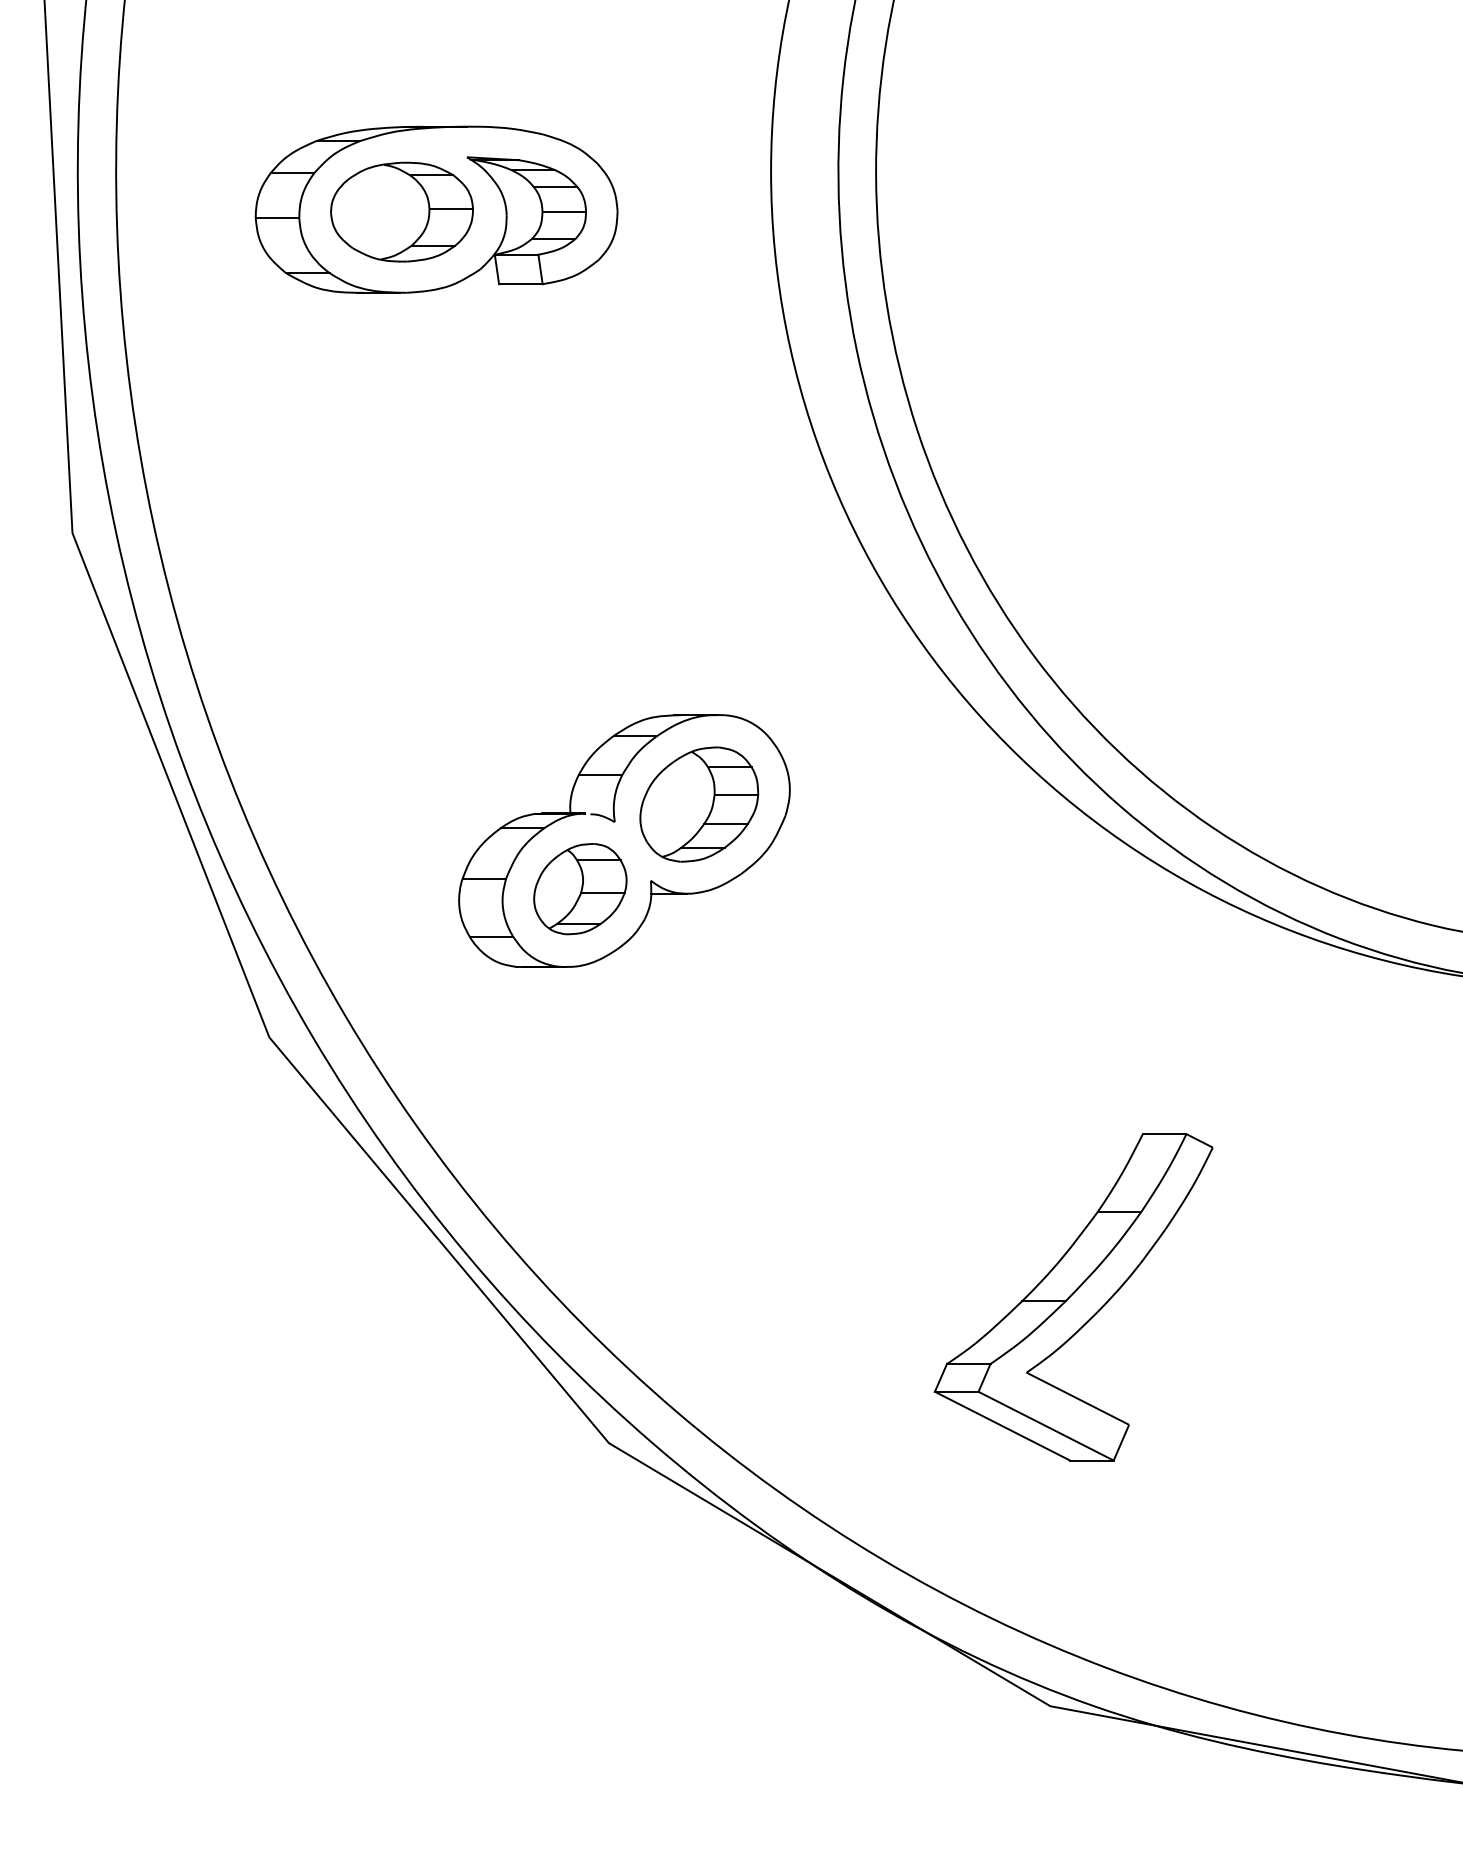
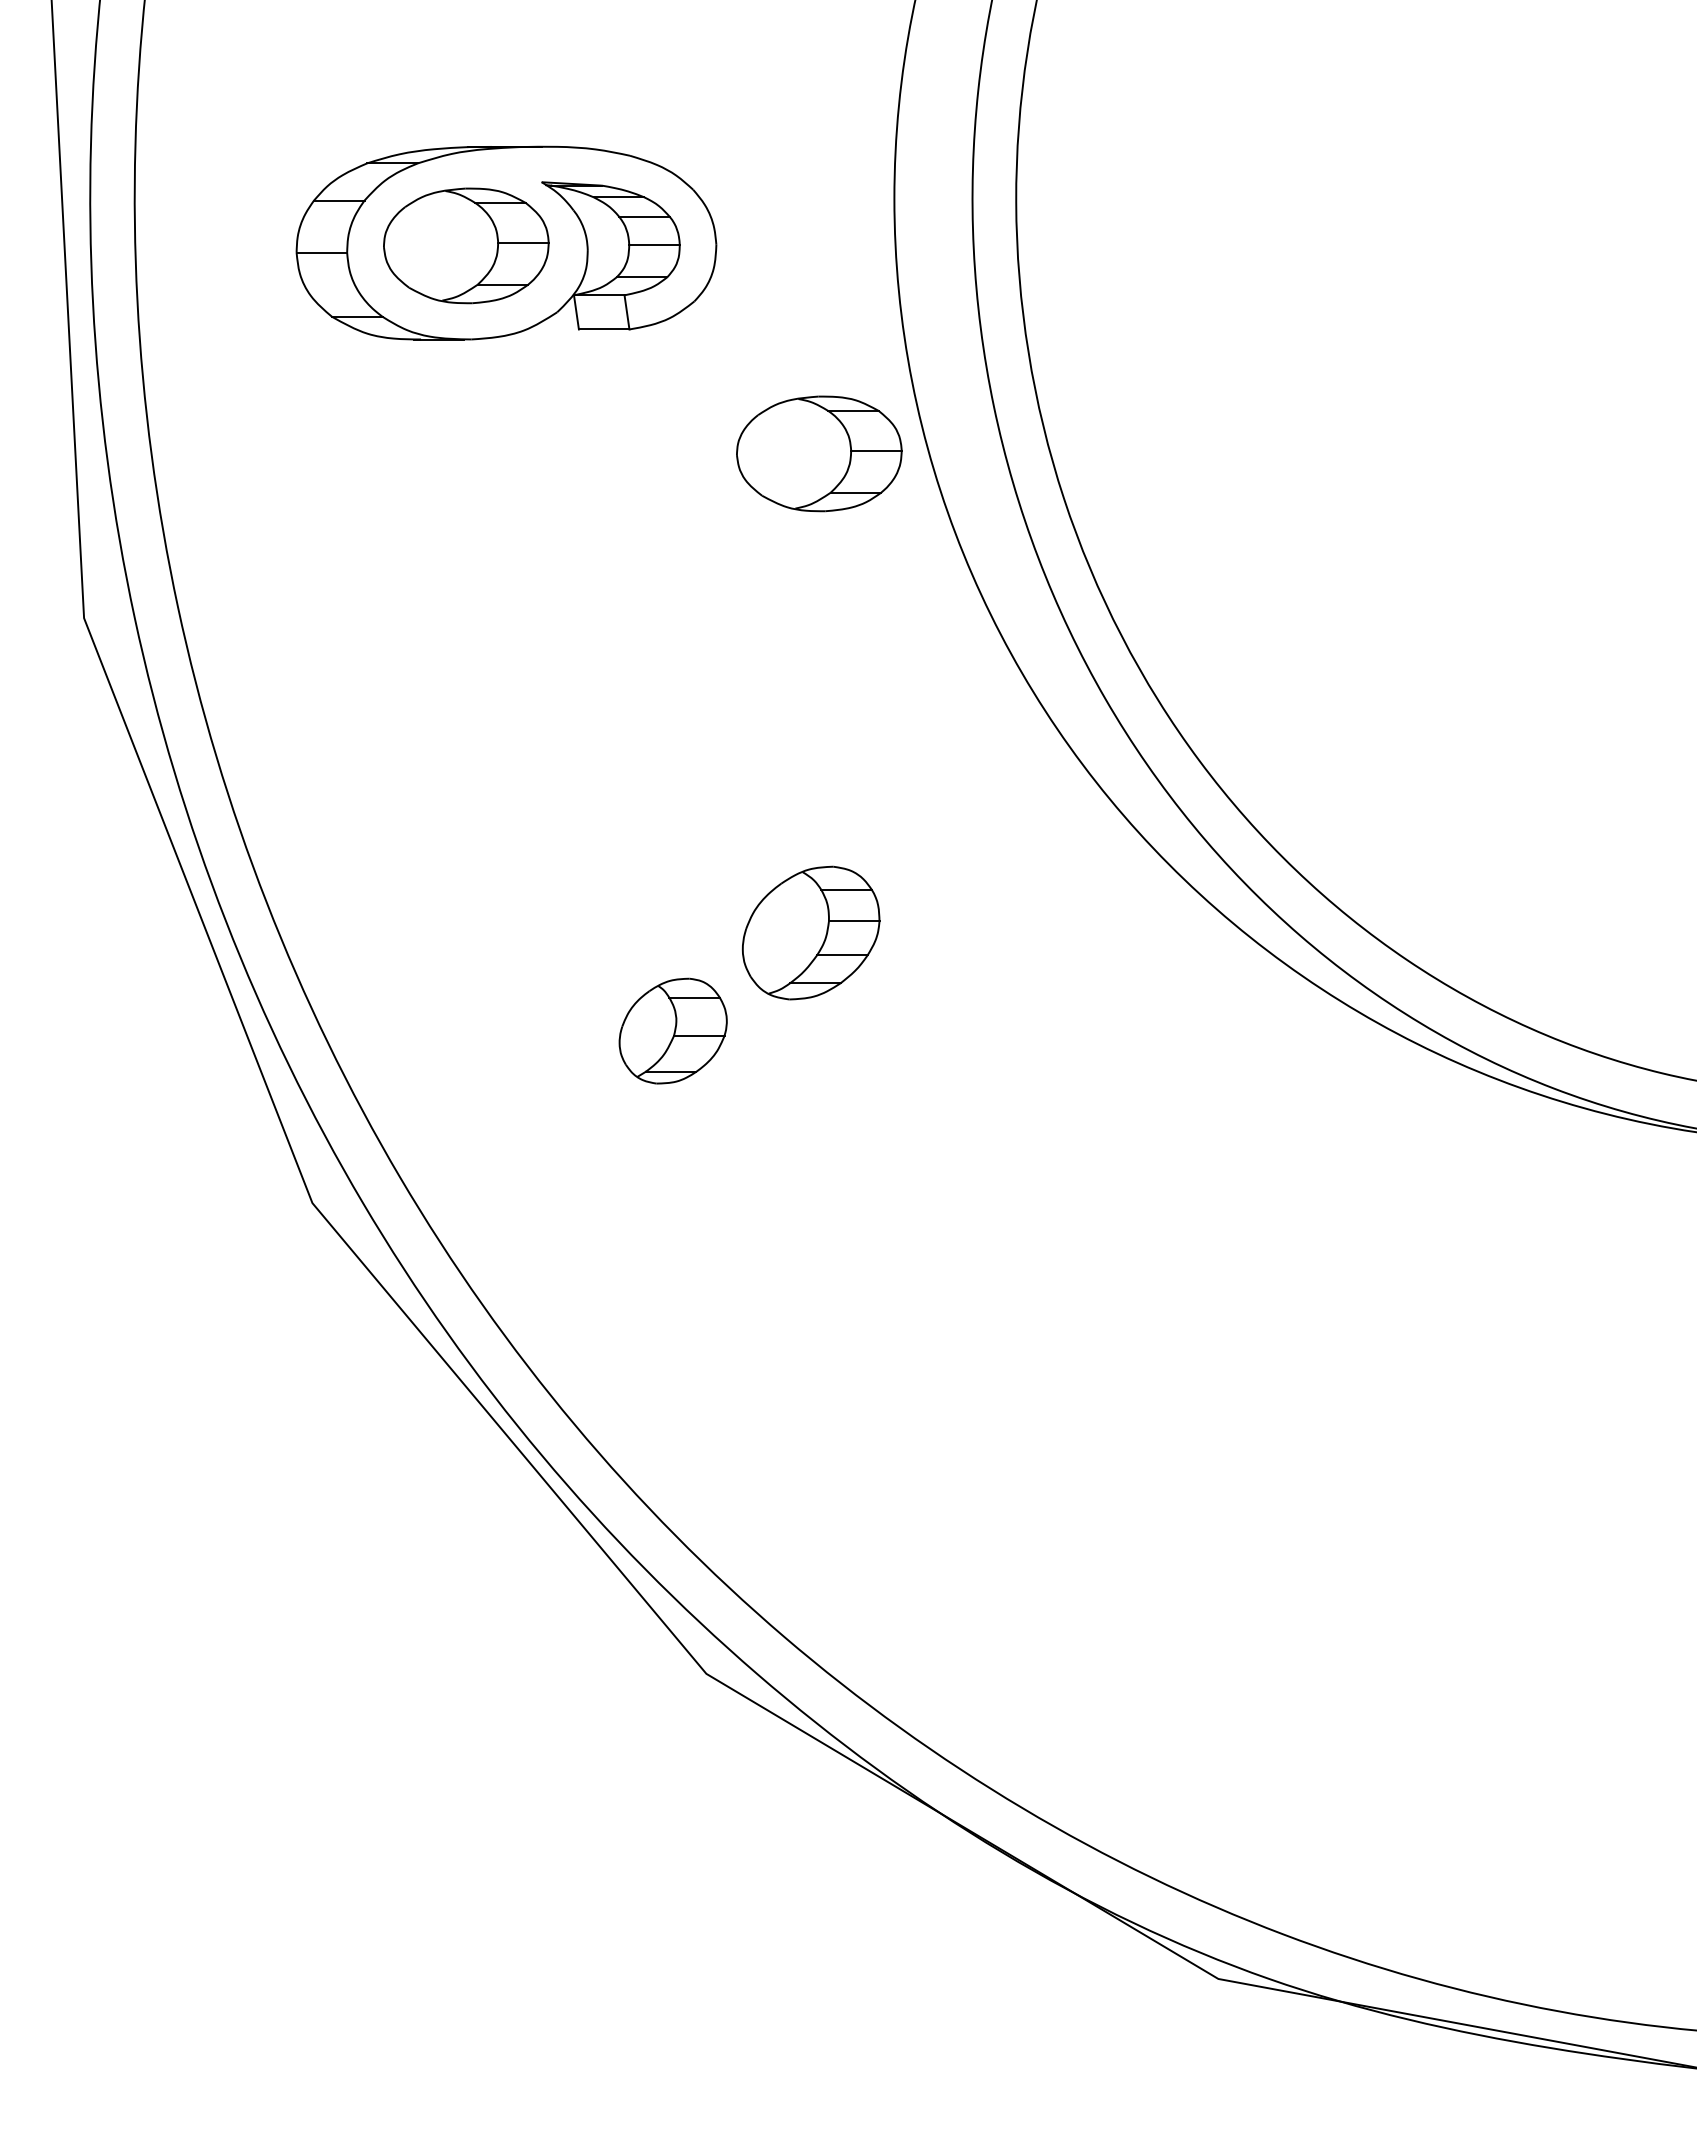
part: (706, 391) -> (819, 453), added
part: (624, 841) -> (724, 975), removed
part: (1073, 1297) -> (1245, 1504), removed

